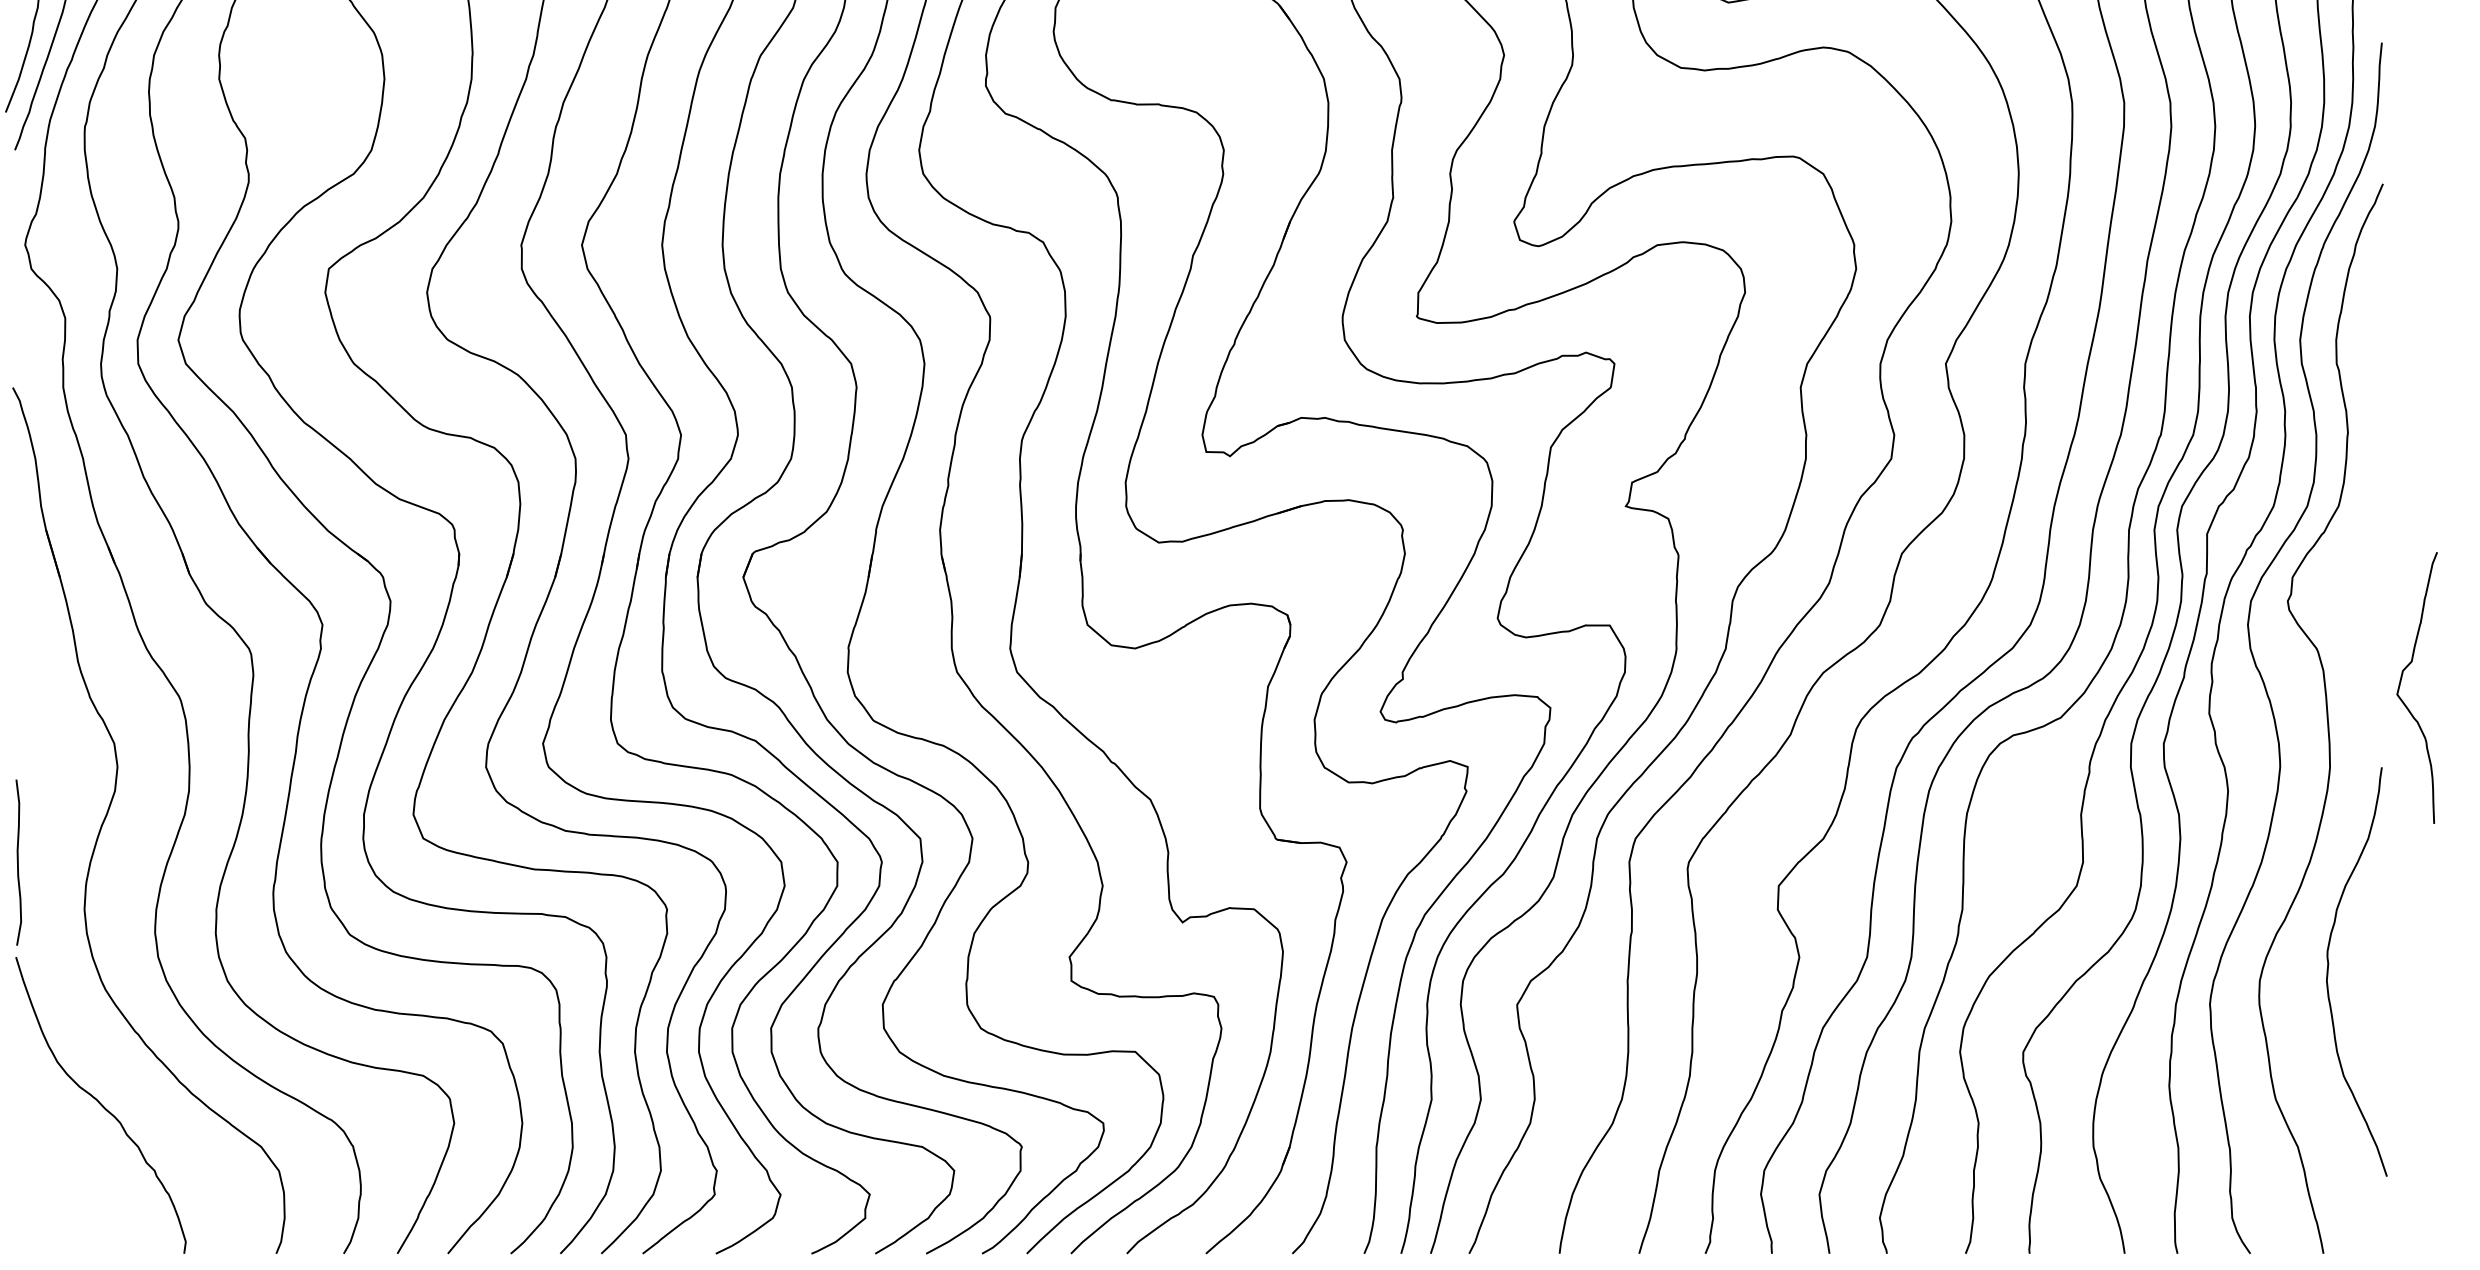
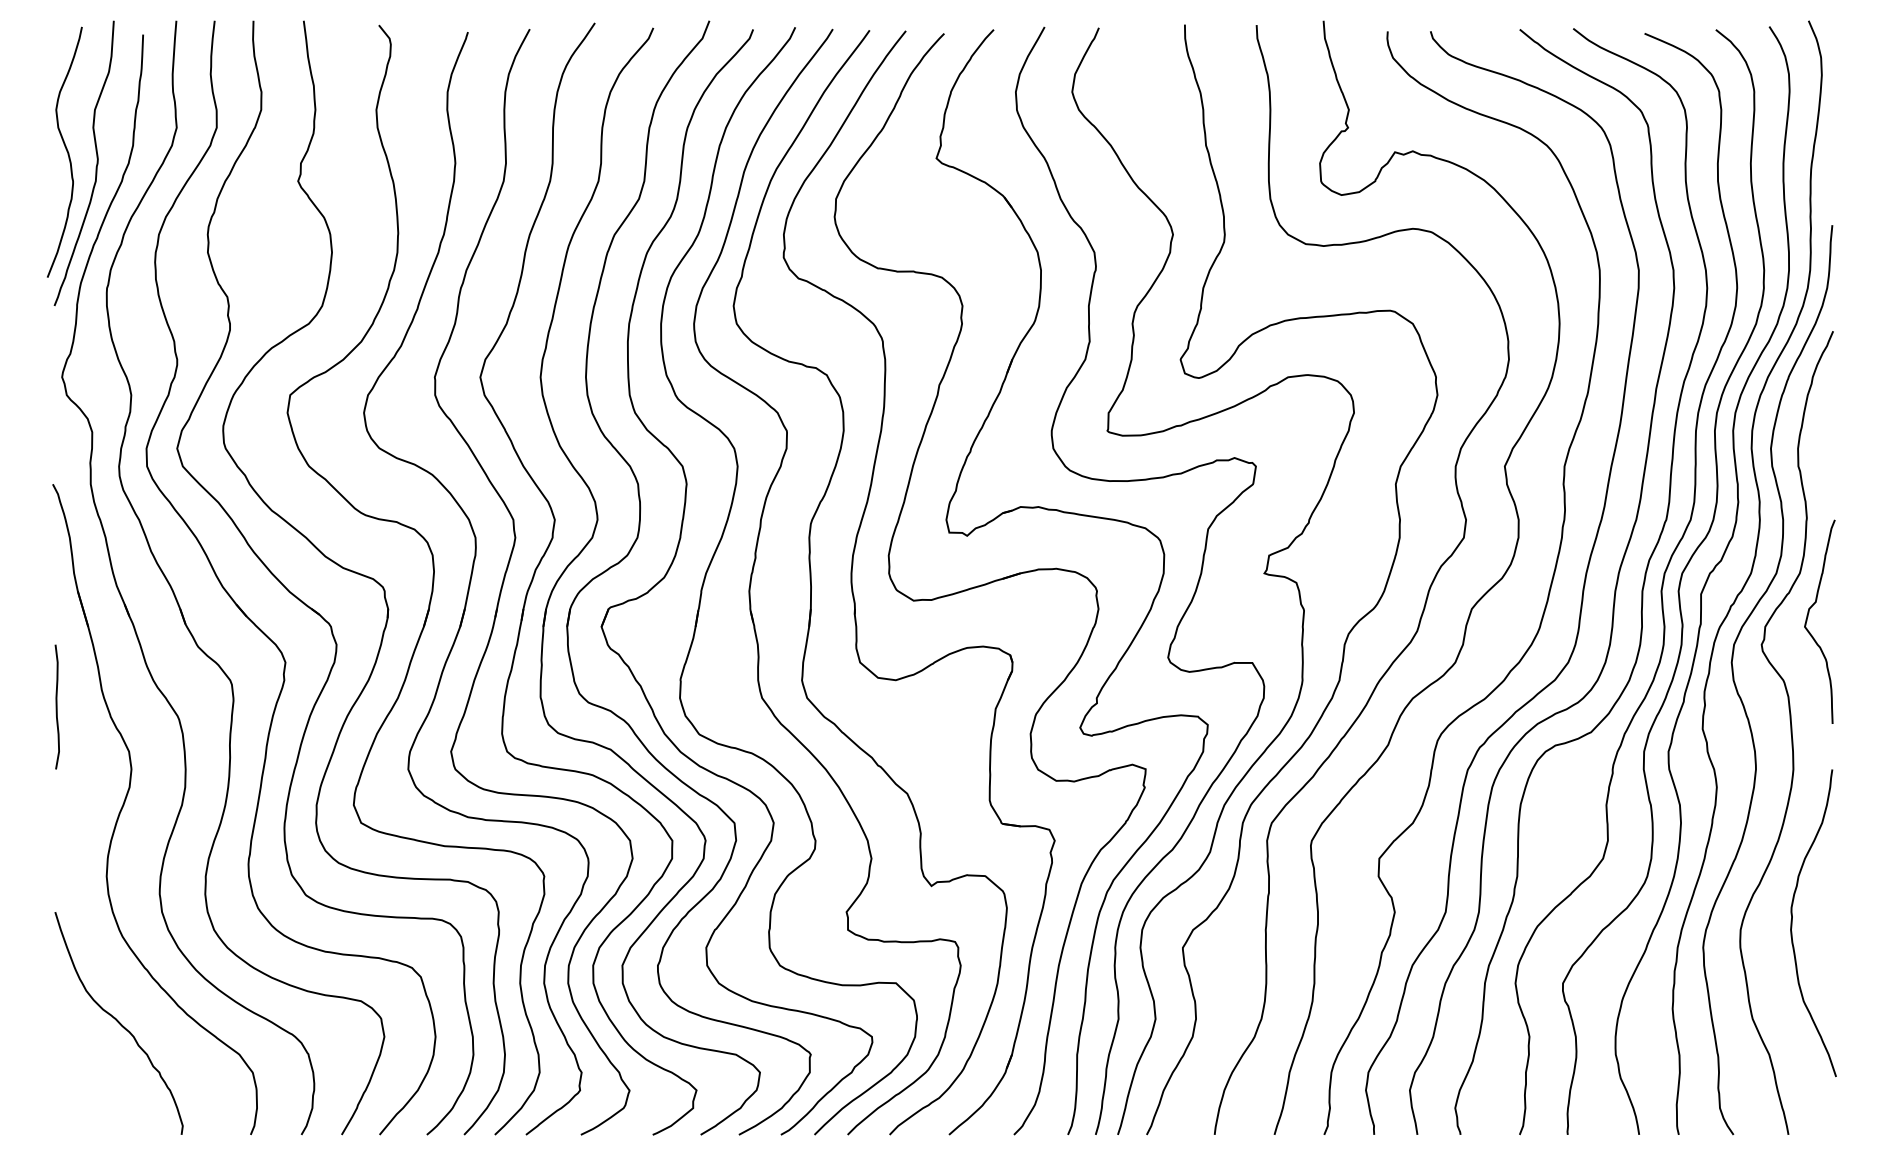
curve: (2402, 682) -> (1808, 617), moved
curve: (17, 861) -> (56, 706), moved

